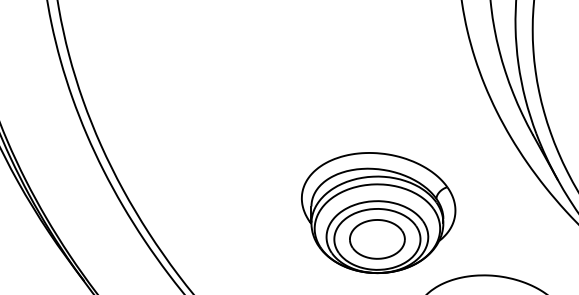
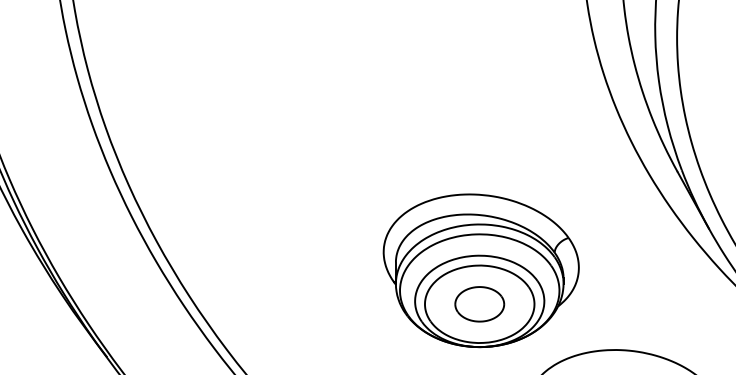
part: (377, 239) -> (479, 304), size x0.7

